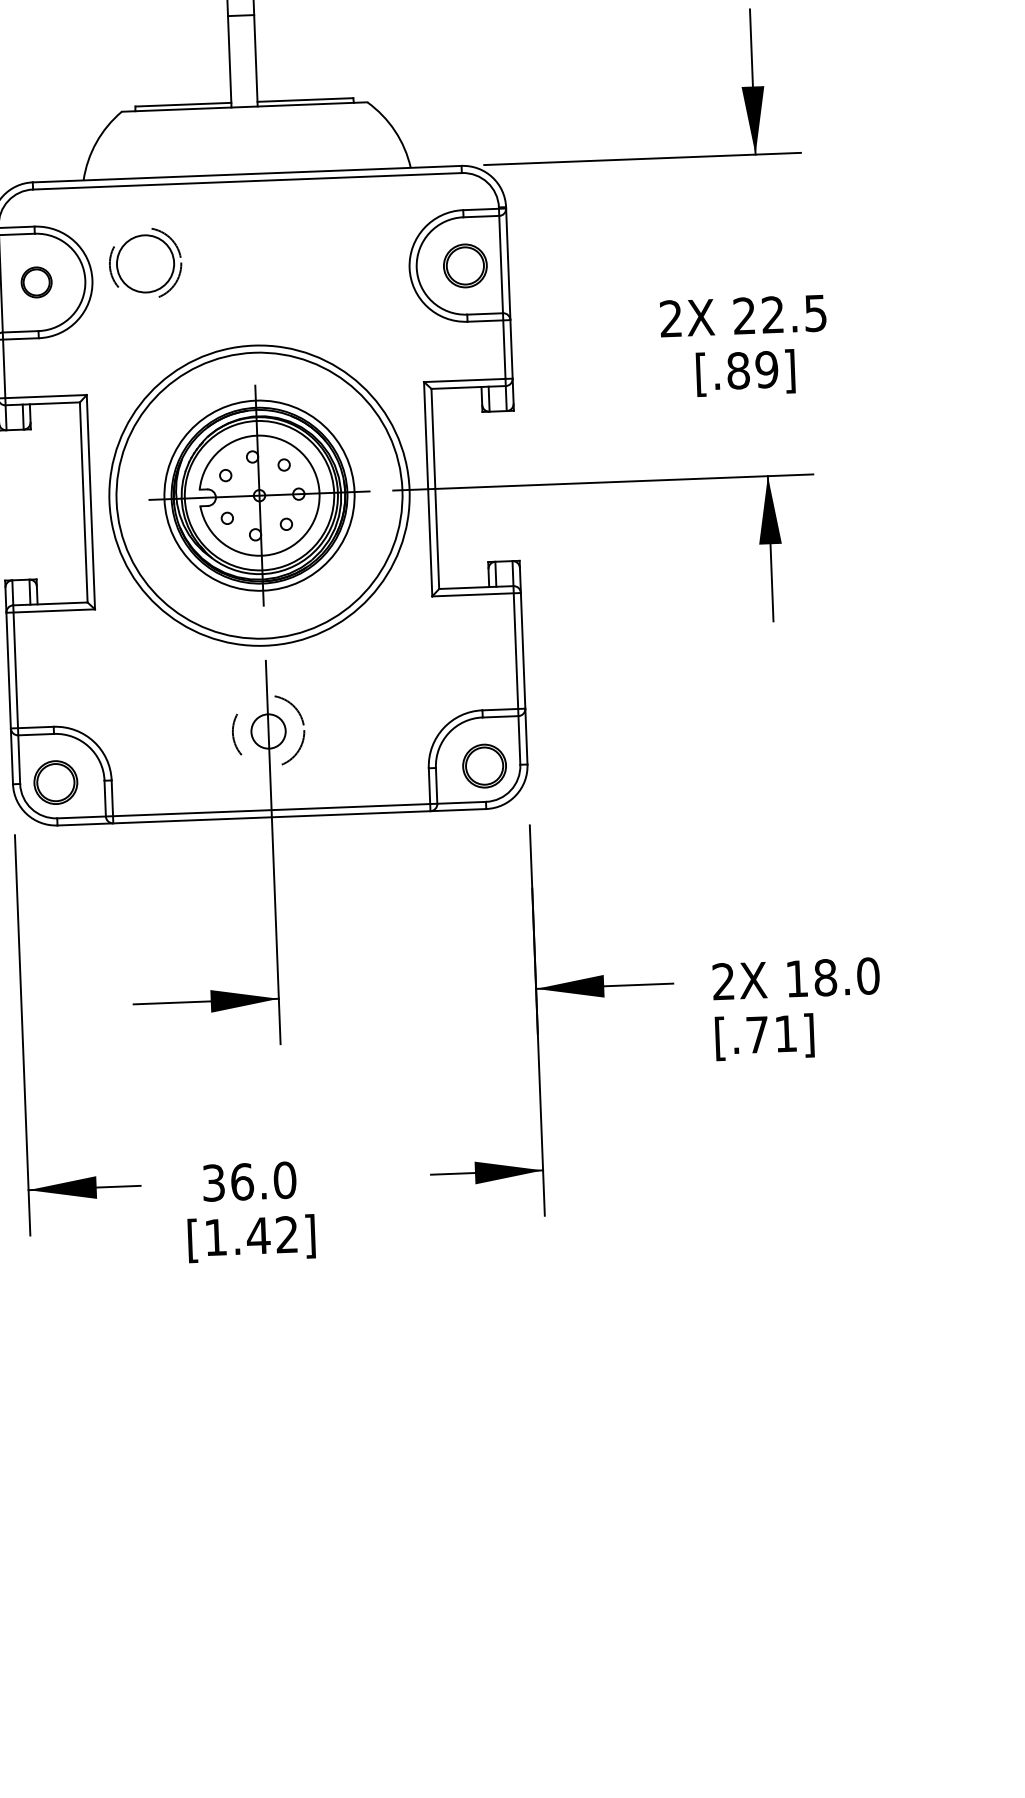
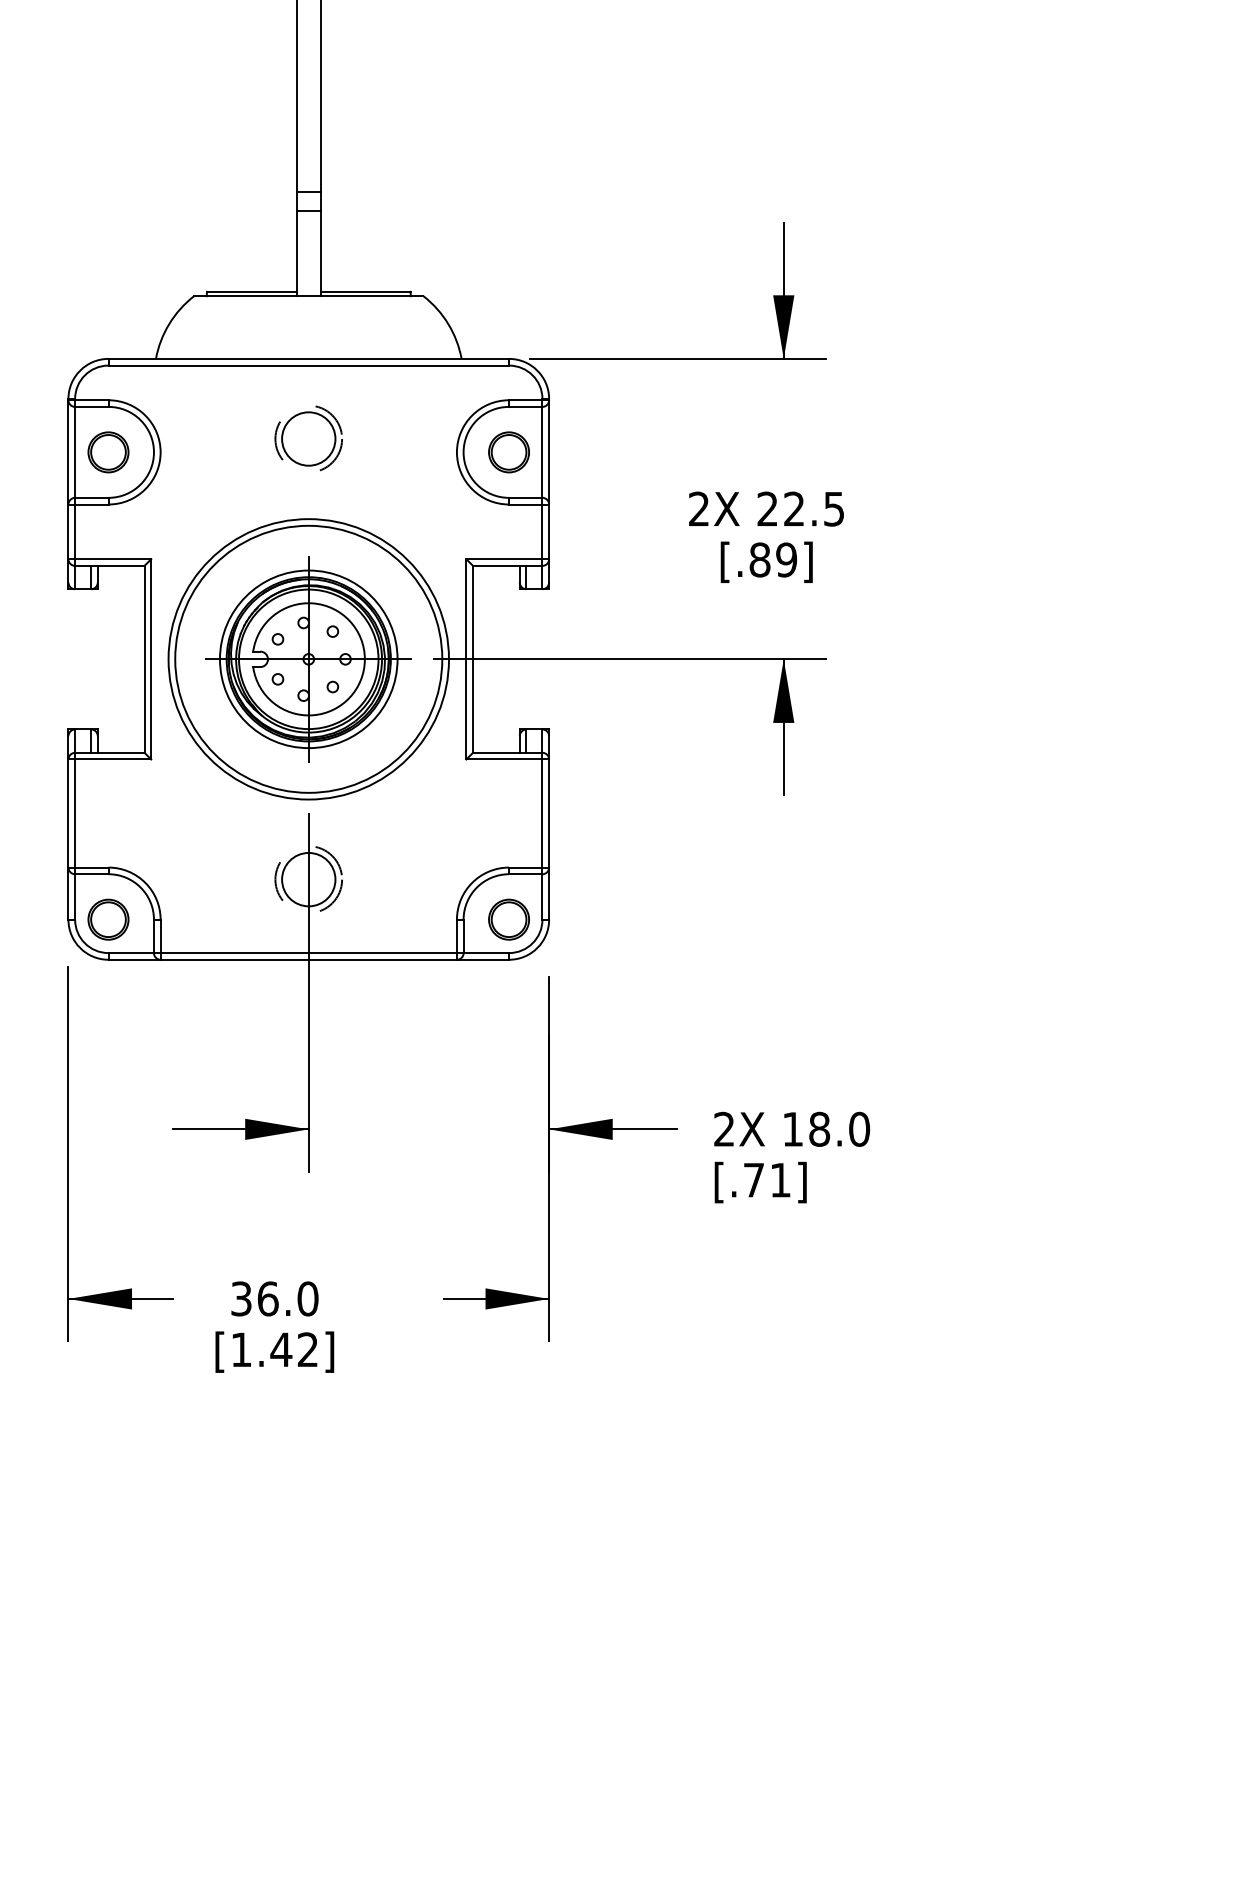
part: (145, 263) -> (308, 438), moved
part: (36, 282) -> (108, 452), size x1.43
circle: (268, 731) -> (308, 879), size x1.67

